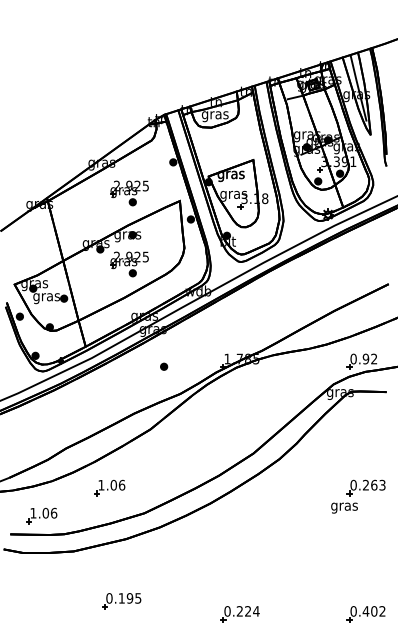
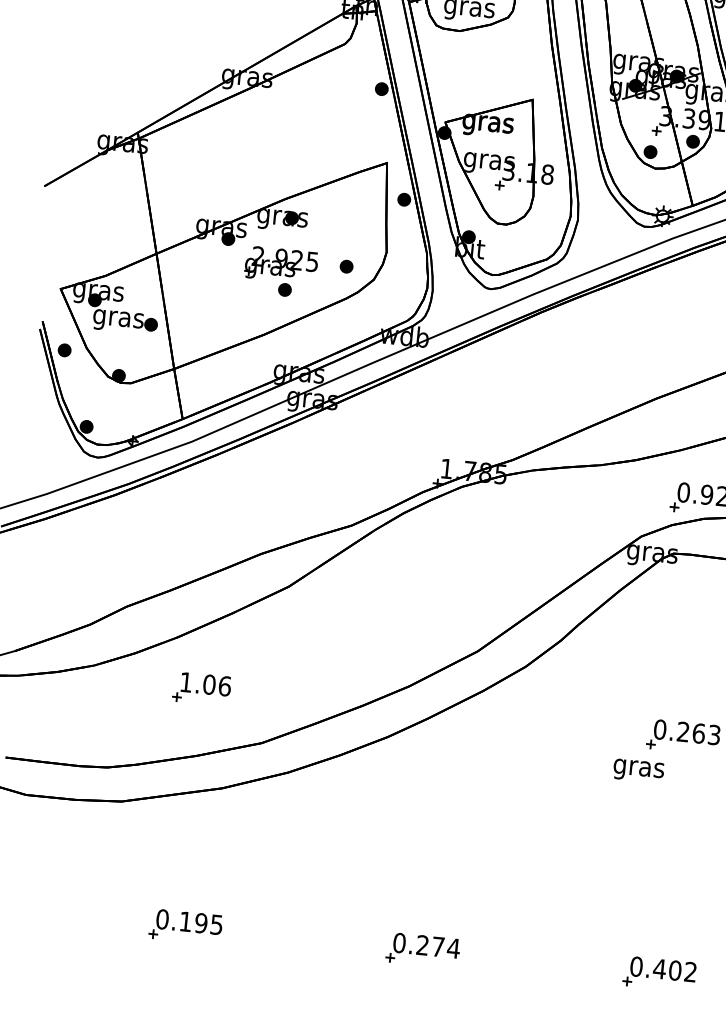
part: (129, 193) -> (293, 139), removed
part: (164, 366) -> (347, 266), moved
part: (41, 515) -> (67, 727), removed
part: (121, 601) -> (184, 927), moved
text: (248, 611) -> (438, 947), 0.224 -> 0.274

